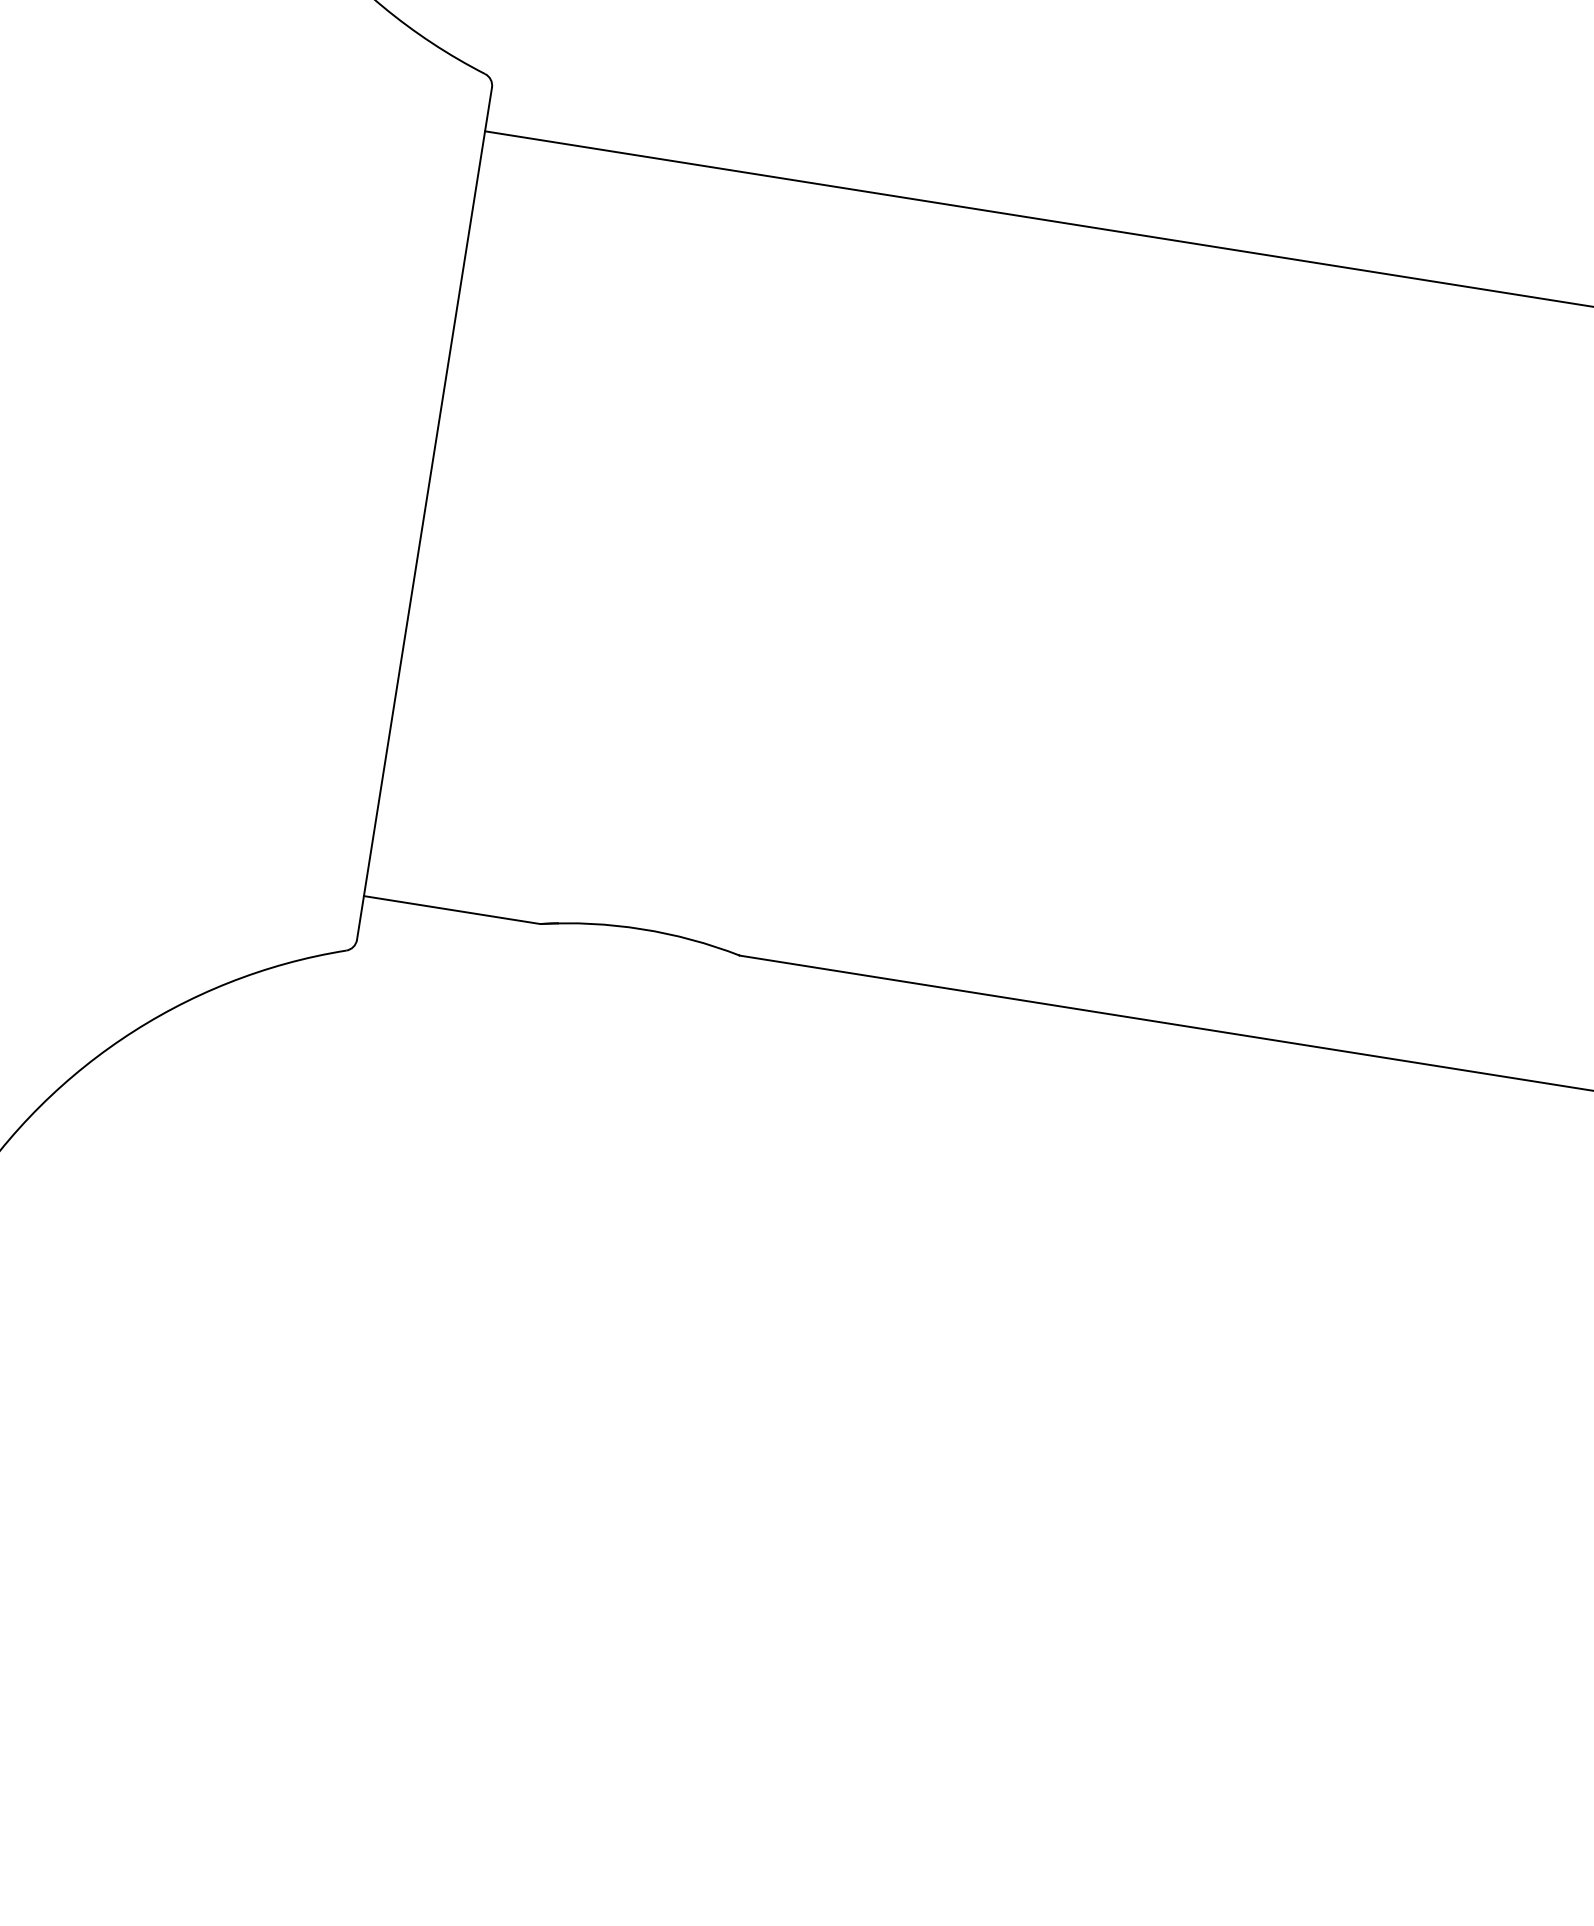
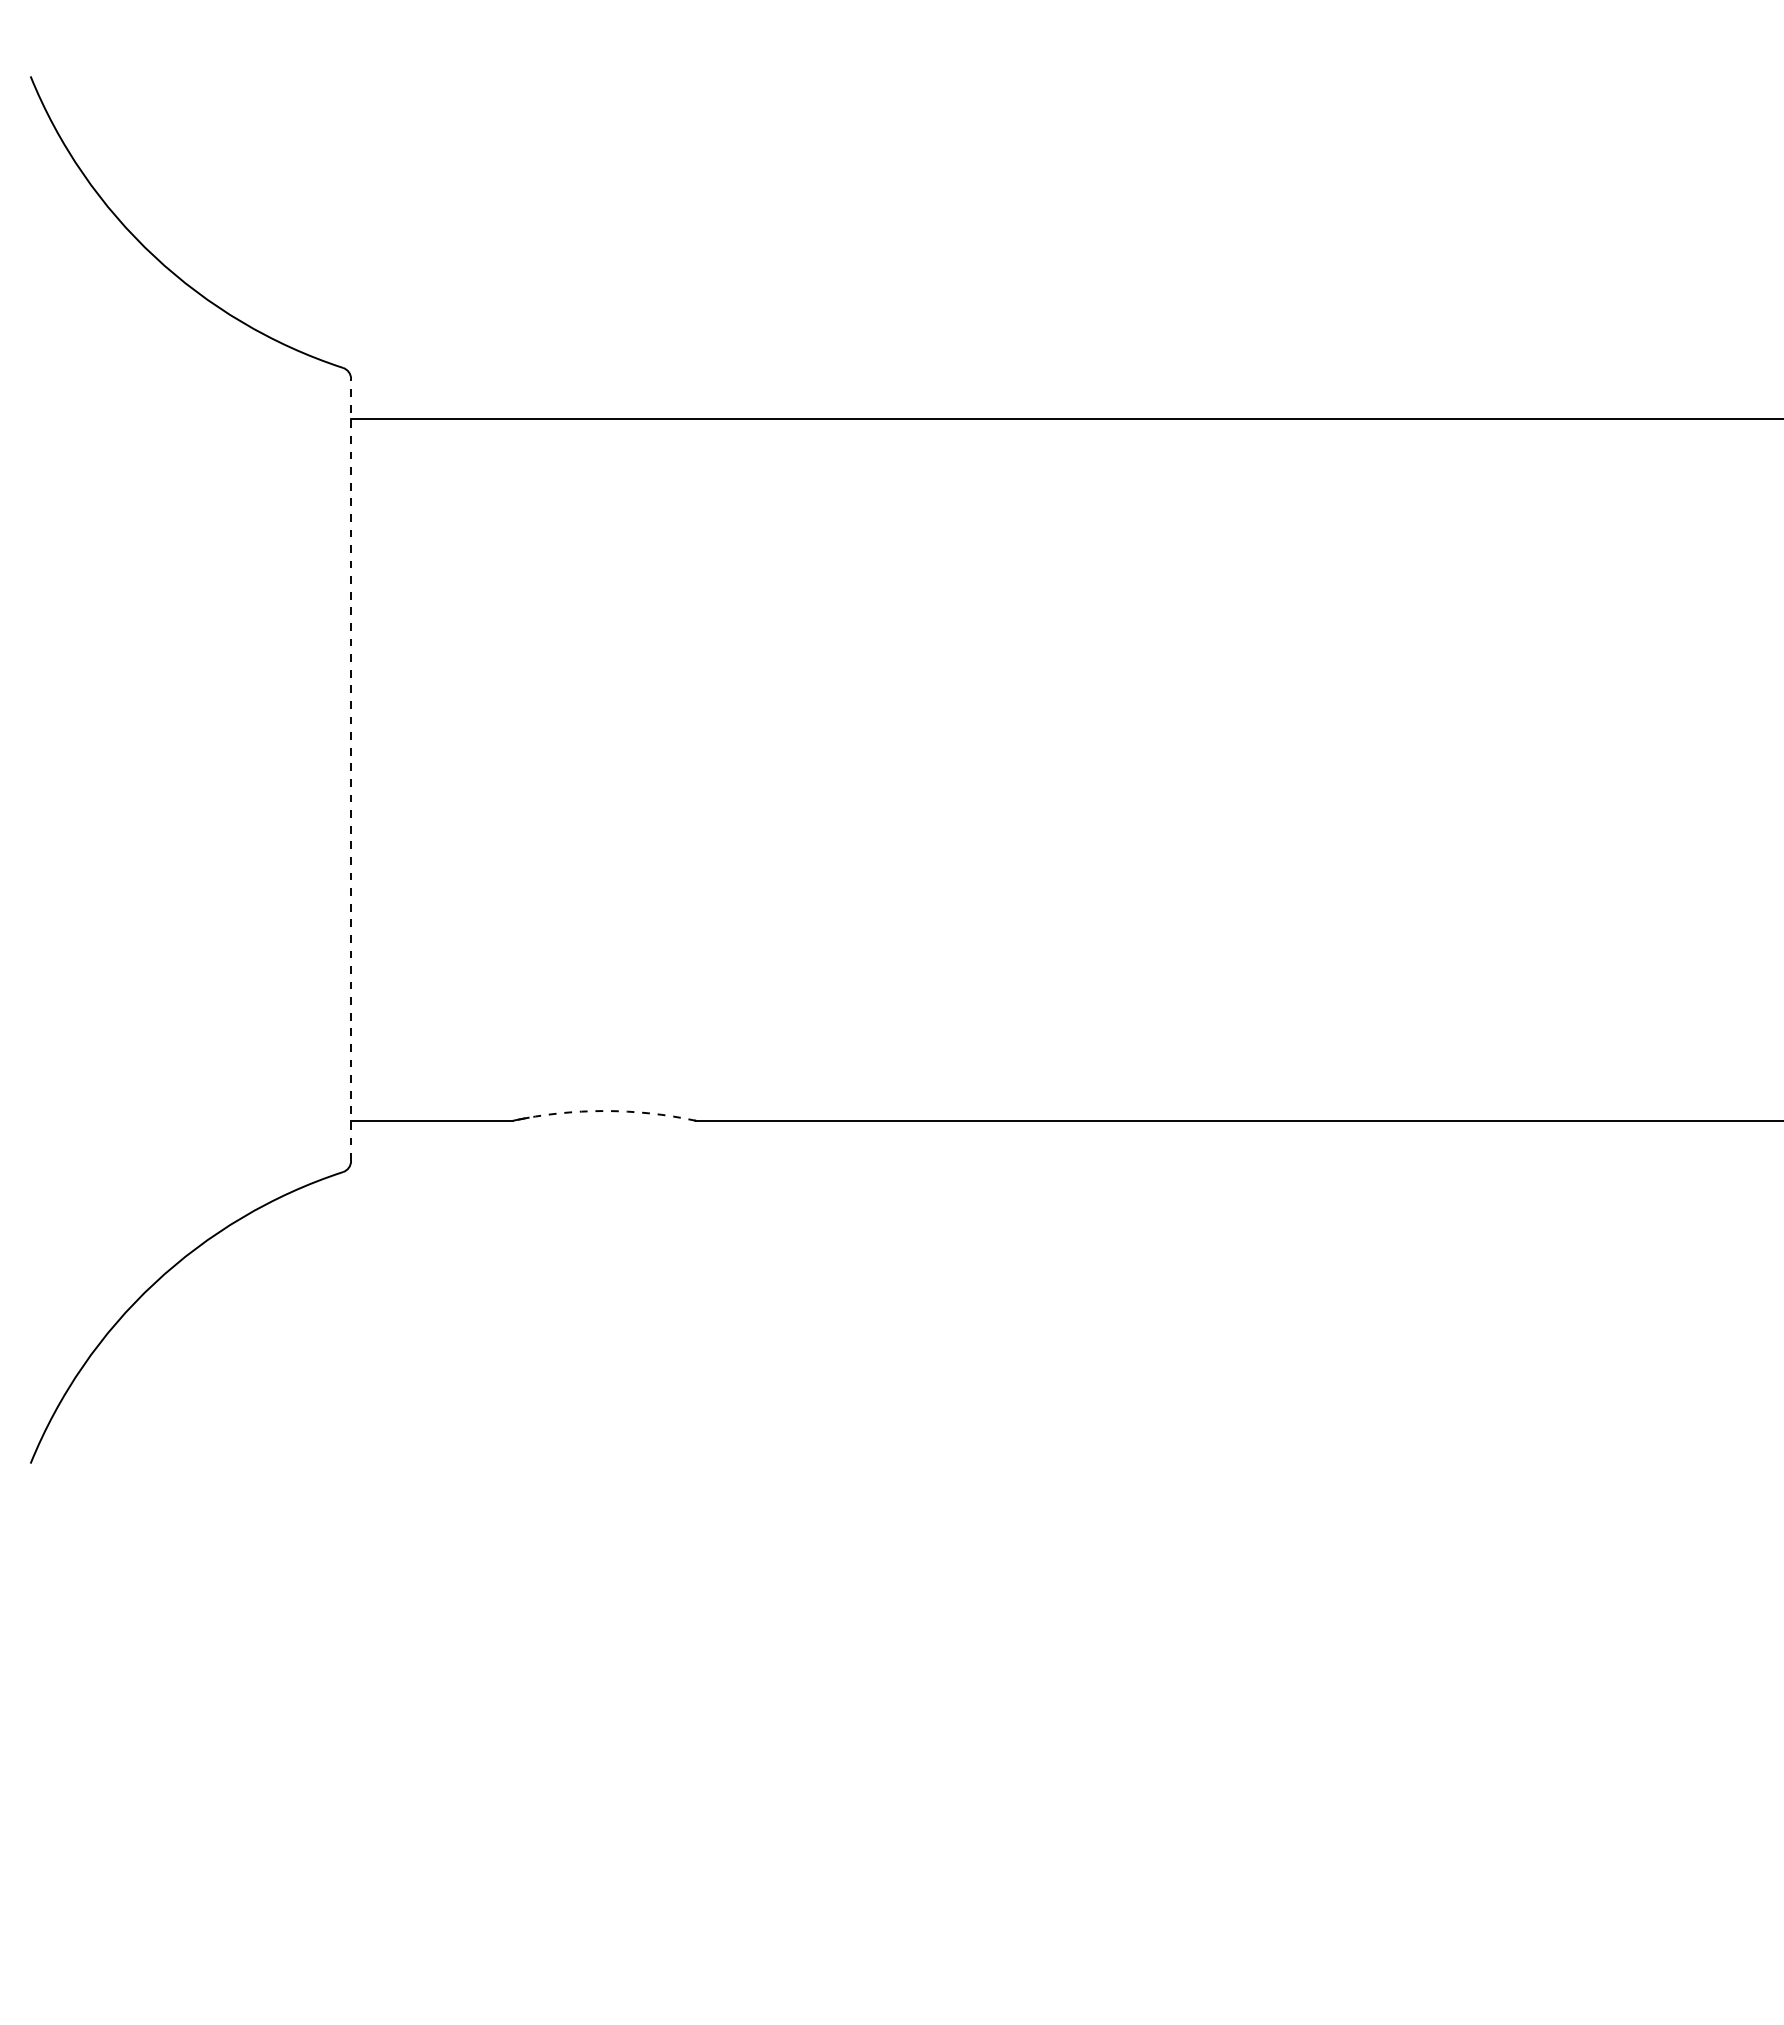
line: (424, 514) -> (351, 770), solid -> dashed
arc: (641, 929) -> (604, 1111), solid -> dashed

